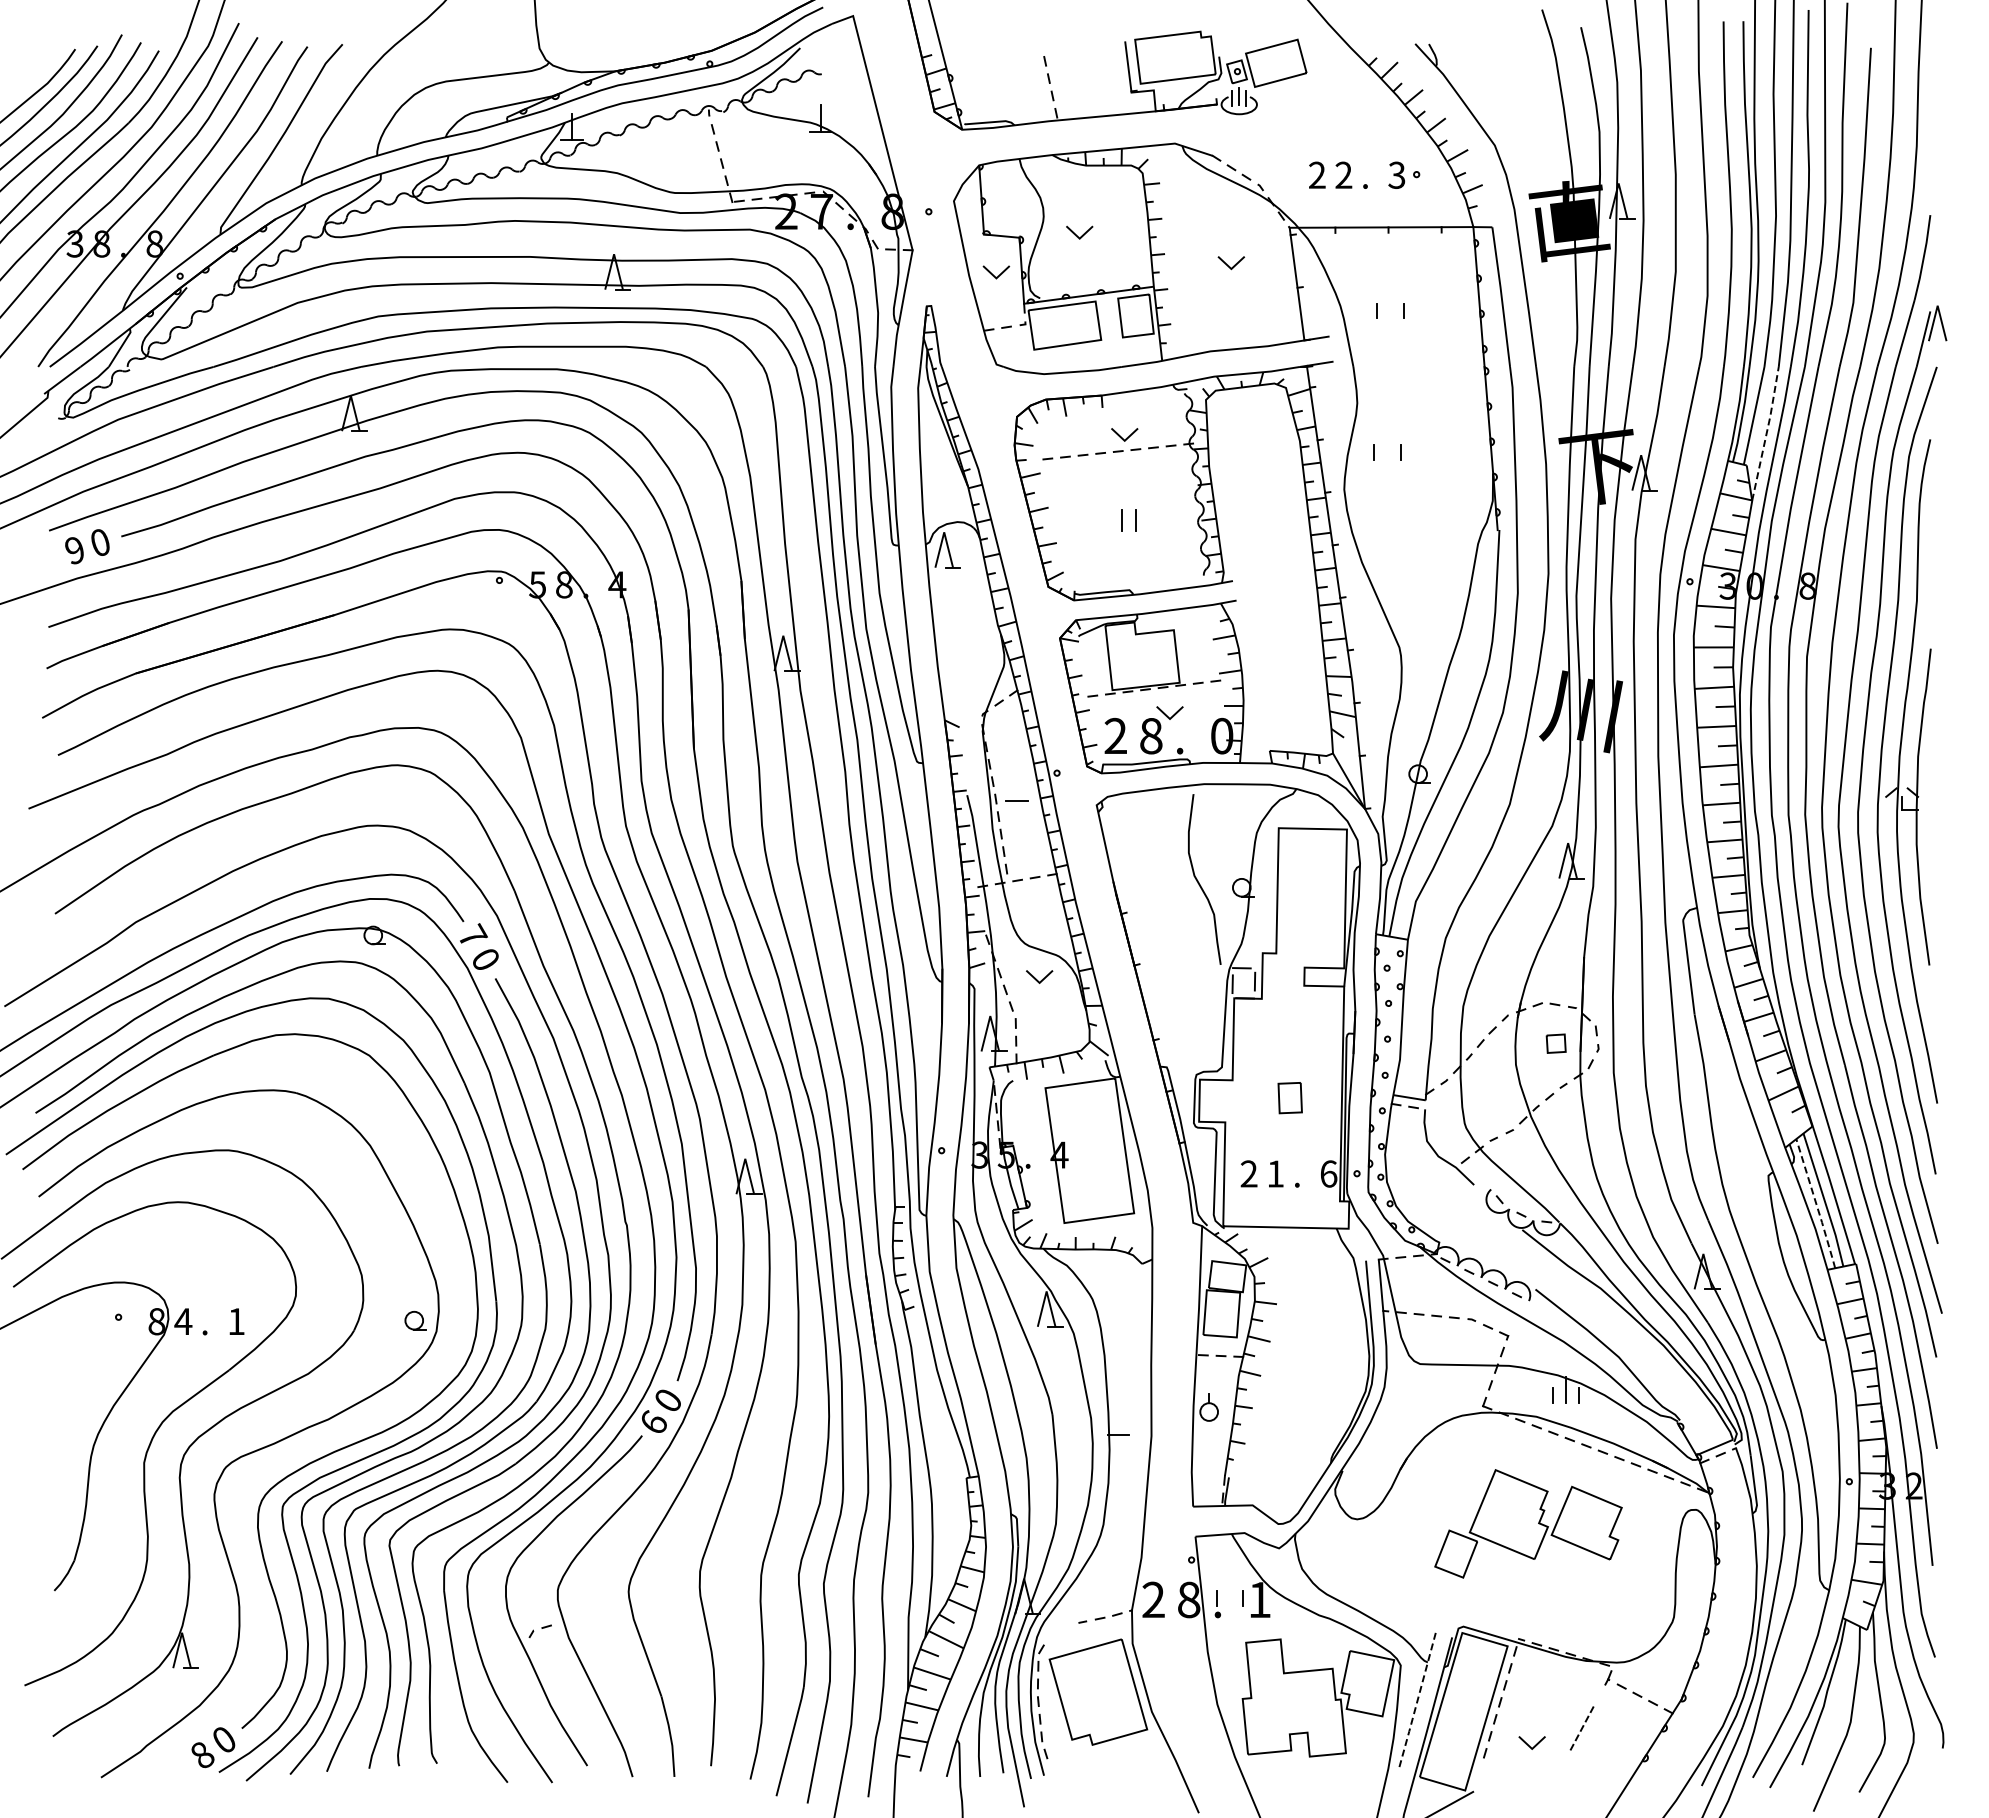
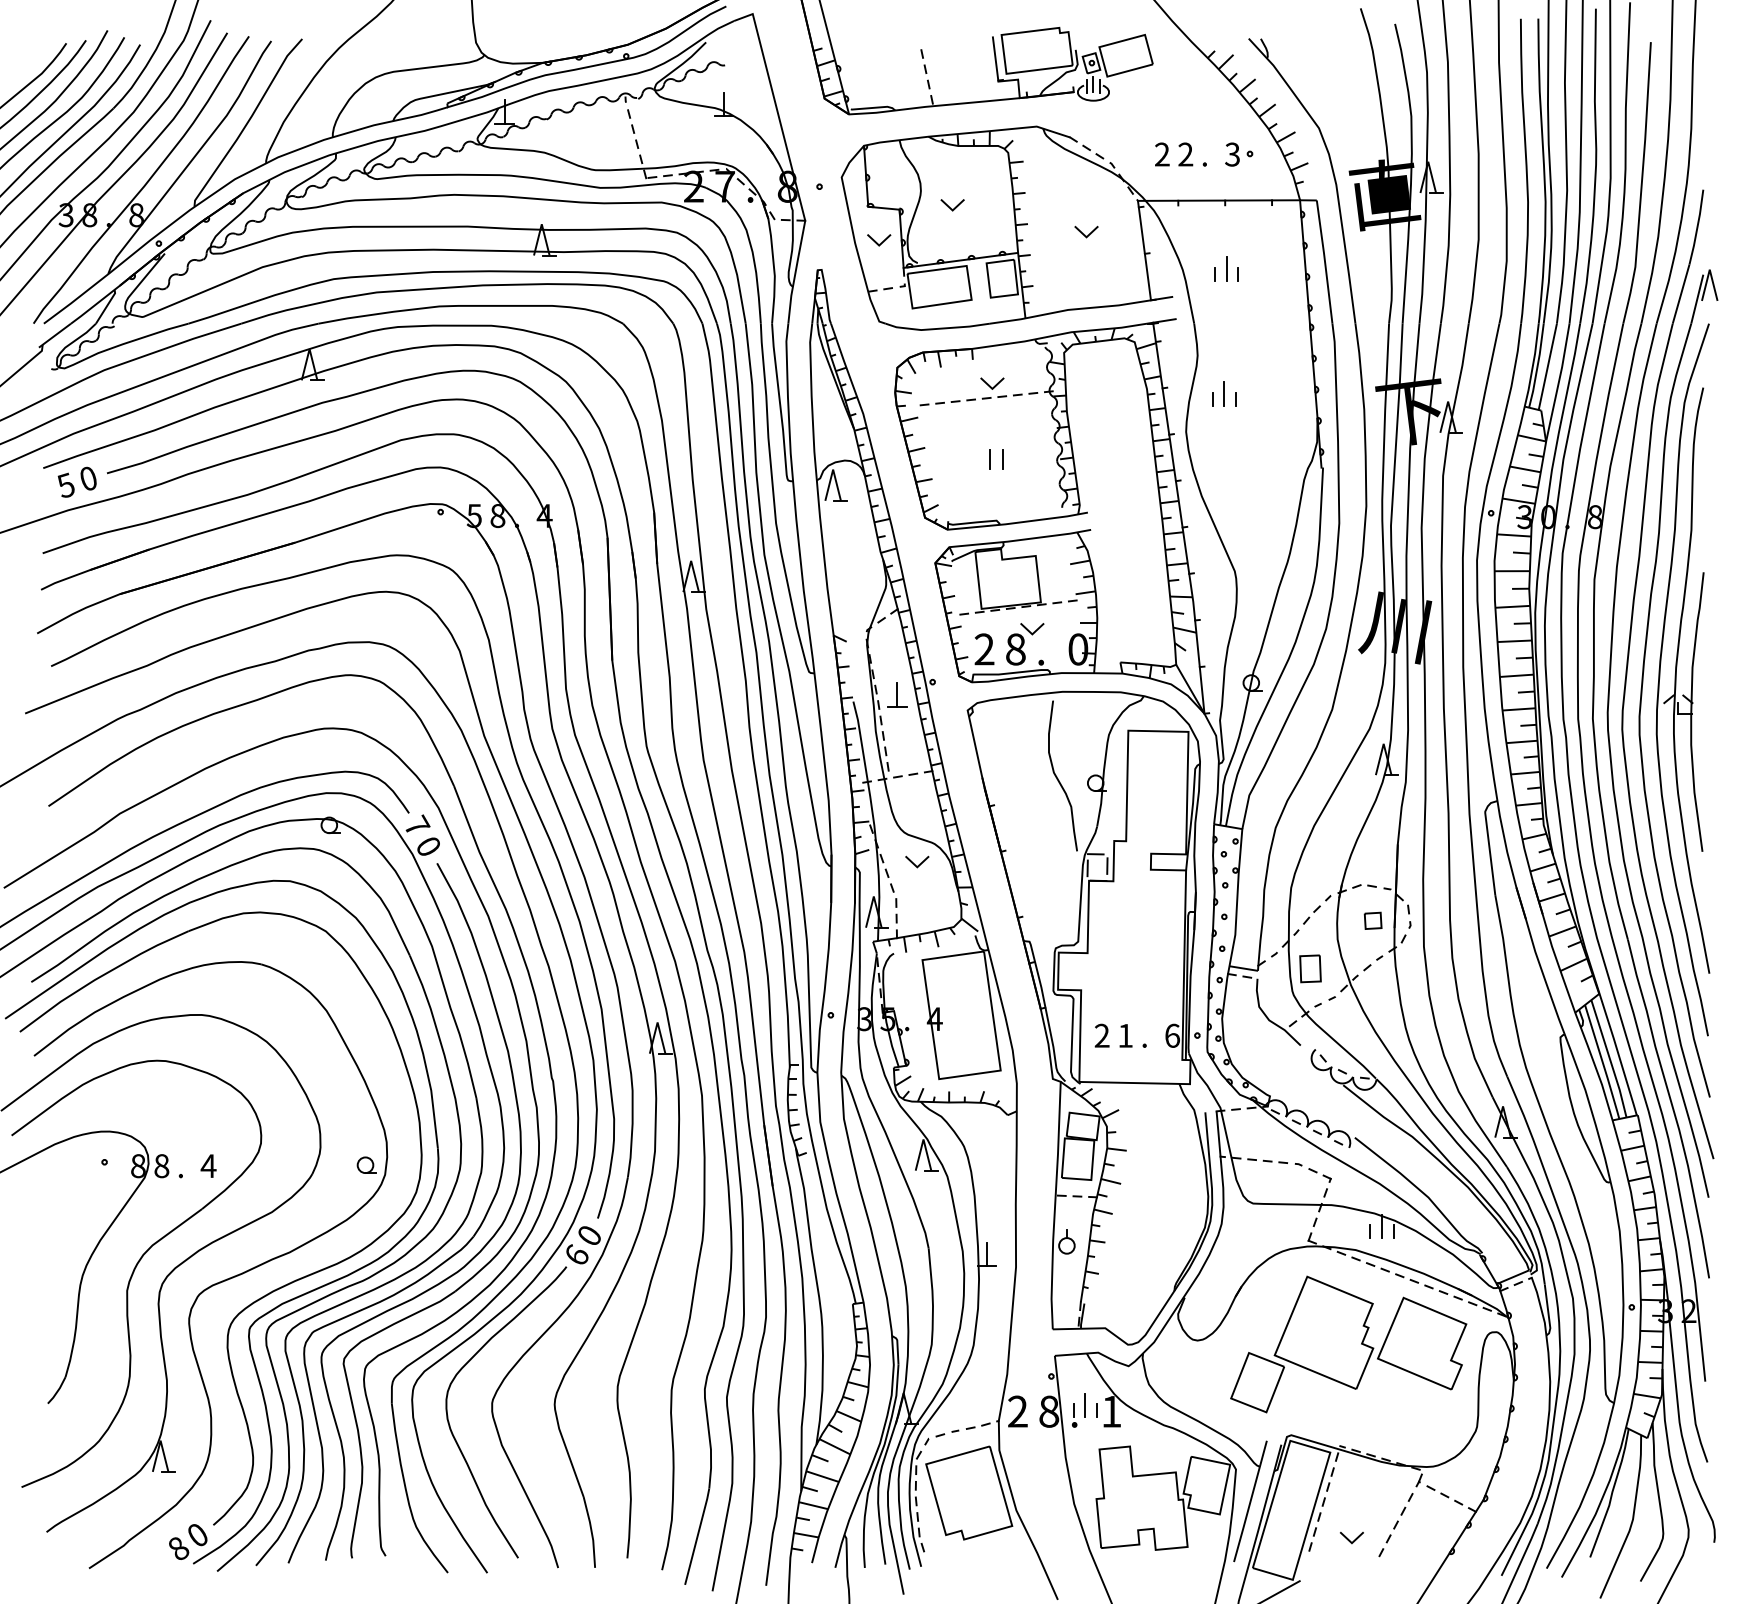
line: (1390, 304) -> (1226, 268), added
line: (1766, 432) -> (1558, 381), dashed -> solid
line: (1387, 446) -> (1224, 393), added
text: (74, 549) -> (65, 484), 9 -> 5
line: (1017, 787) -> (897, 694), added
part: (1289, 1098) -> (1309, 969), moved
line: (1816, 1204) -> (1602, 1062), dashed -> solid
text: (183, 1321) -> (161, 1165), 4 -> 8
text: (236, 1321) -> (208, 1165), 1 -> 4
line: (1118, 1421) -> (986, 1254), added
part: (1528, 1523) -> (1348, 1344), size x1.43
line: (1230, 1592) -> (1085, 1405), added
part: (539, 1630) -> (933, 1438), moved
line: (1417, 1702) -> (1250, 1502), dashed -> solid
part: (1581, 1728) -> (1395, 1525), size x1.67

